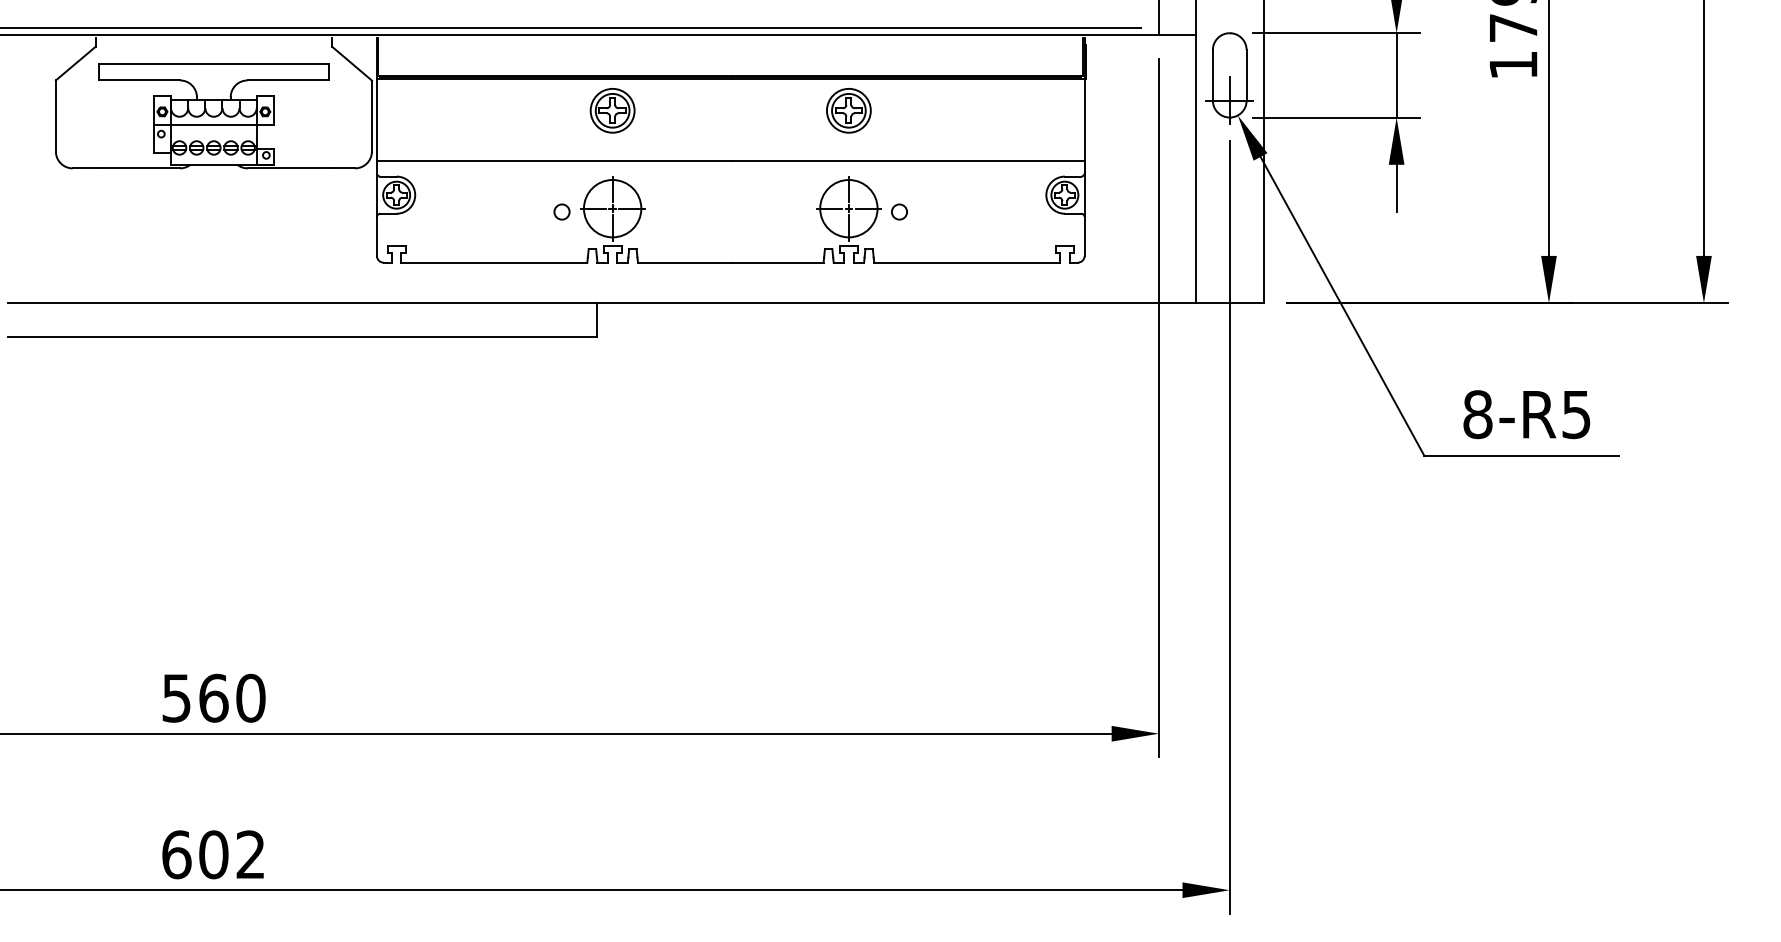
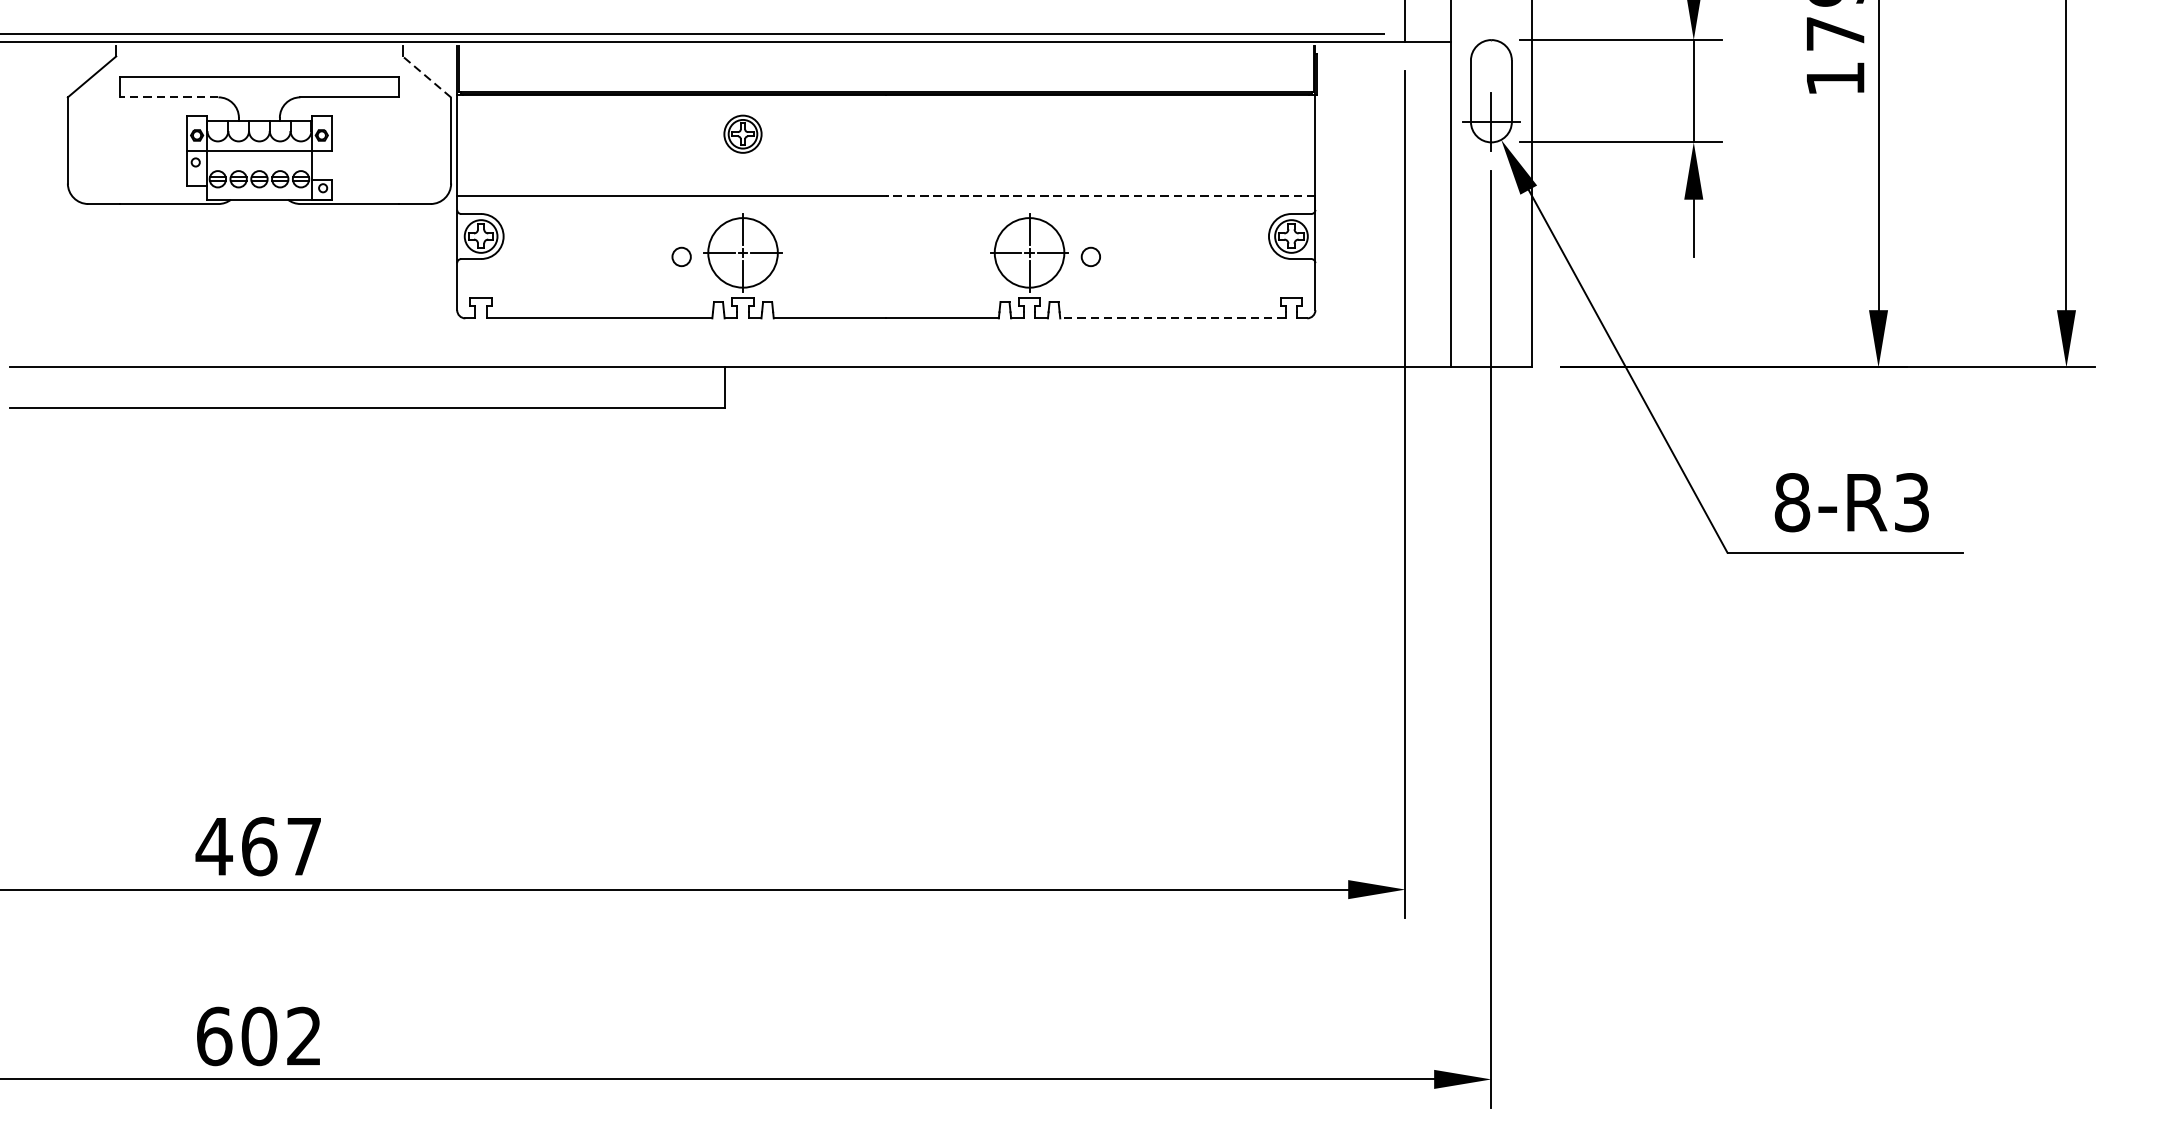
line: (351, 63) -> (426, 76), solid -> dashed
line: (139, 80) -> (169, 97), solid -> dashed
part: (612, 110) -> (742, 133), size x0.7
part: (848, 110) -> (1029, 133), removed
line: (907, 161) -> (1100, 195), solid -> dashed
line: (967, 262) -> (1173, 318), solid -> dashed
text: (1576, 414) -> (1911, 502), 8-R5 -> 8-R3
text: (213, 697) -> (259, 845), 560 -> 467

